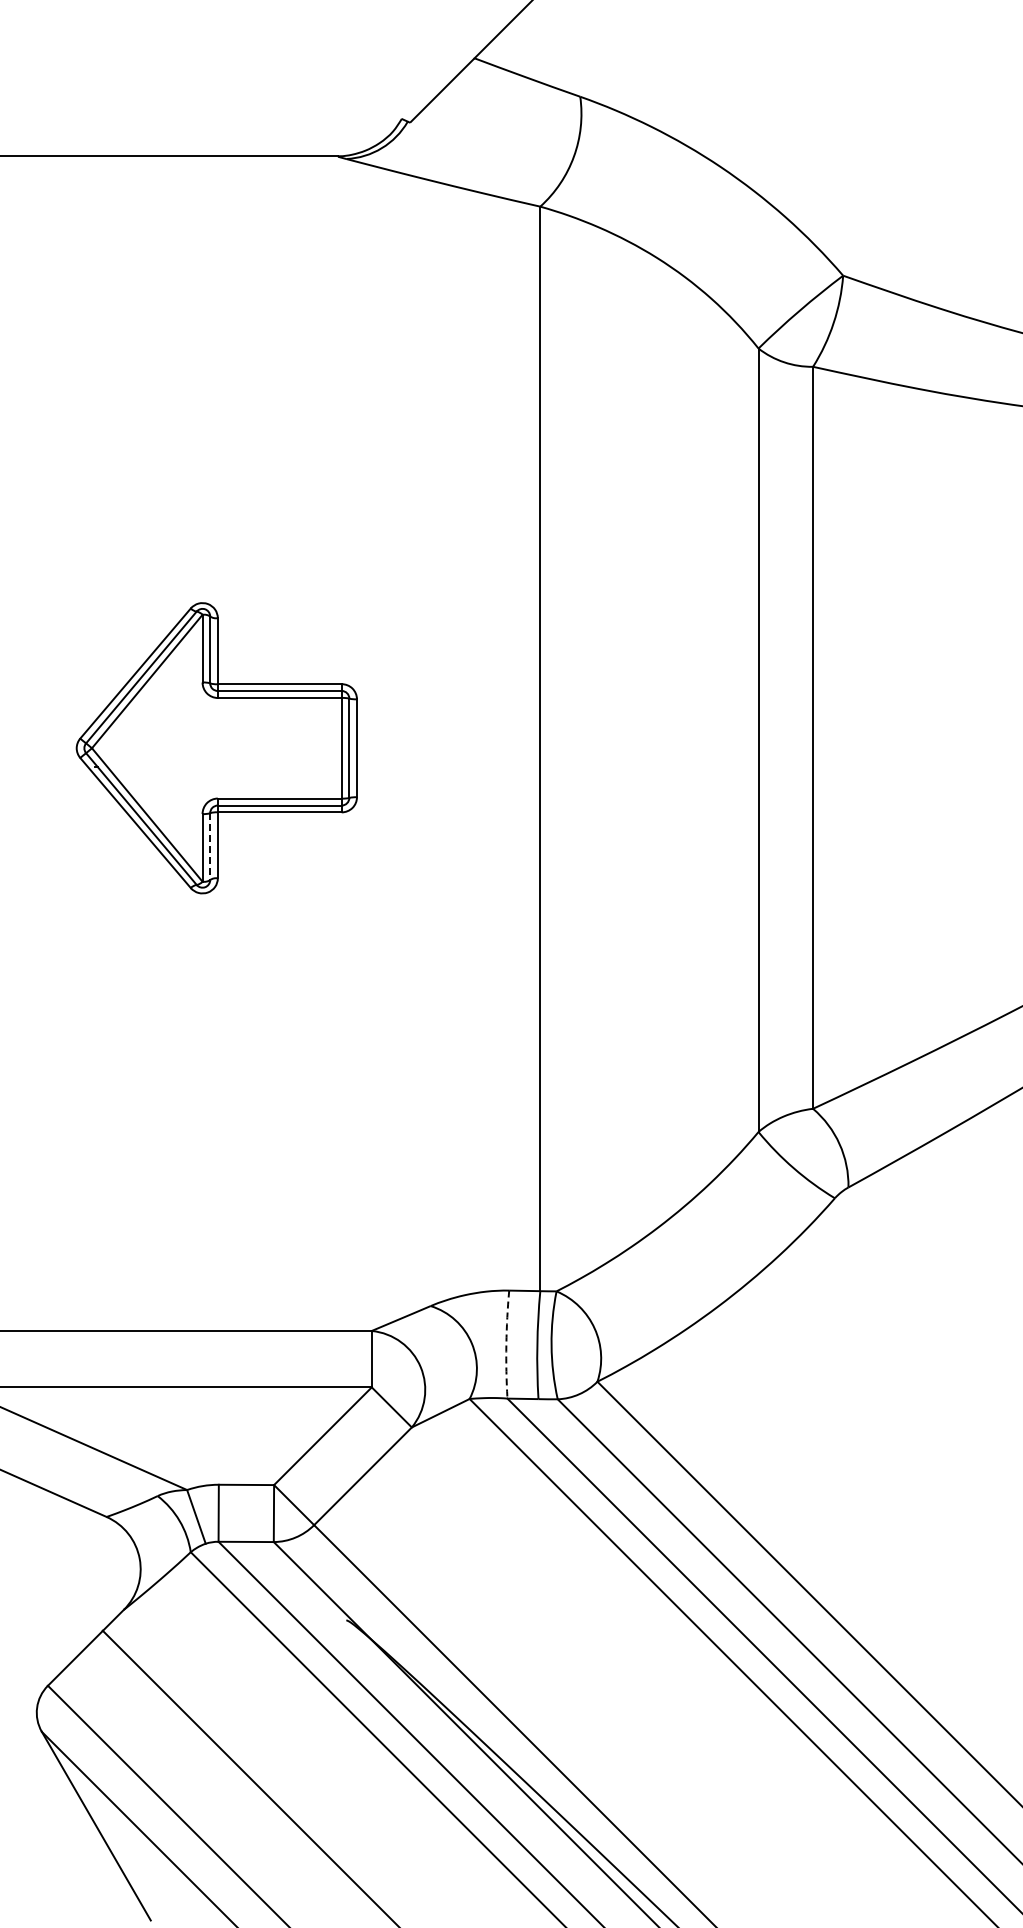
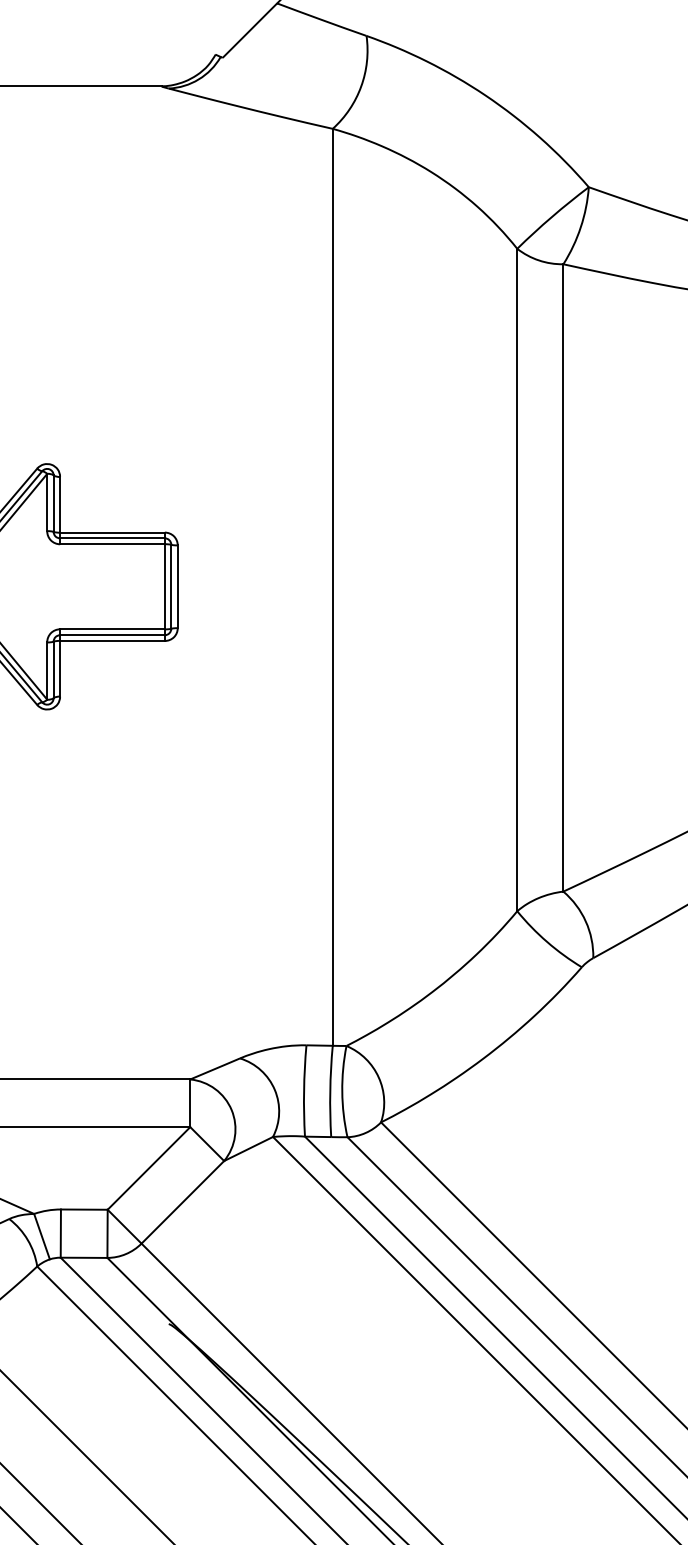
line: (210, 847) -> (53, 670), dashed -> solid
arc: (506, 1344) -> (304, 1090), dashed -> solid

